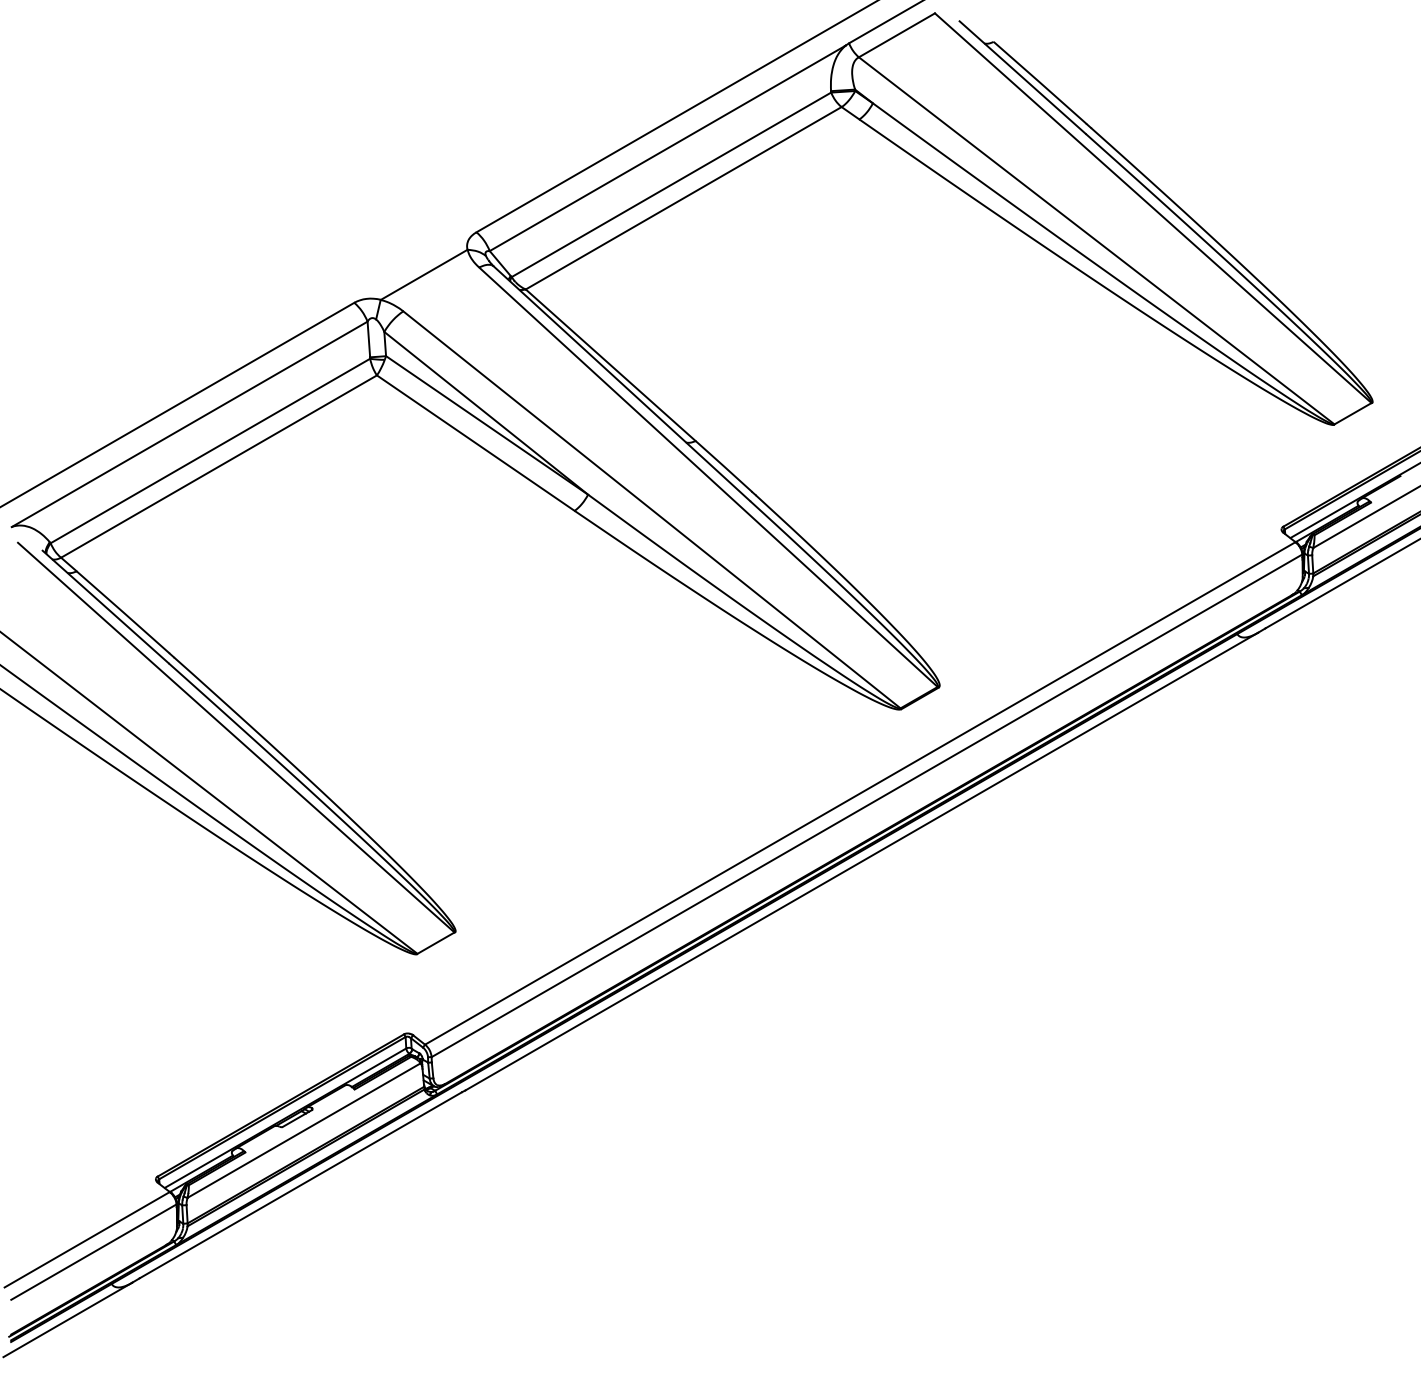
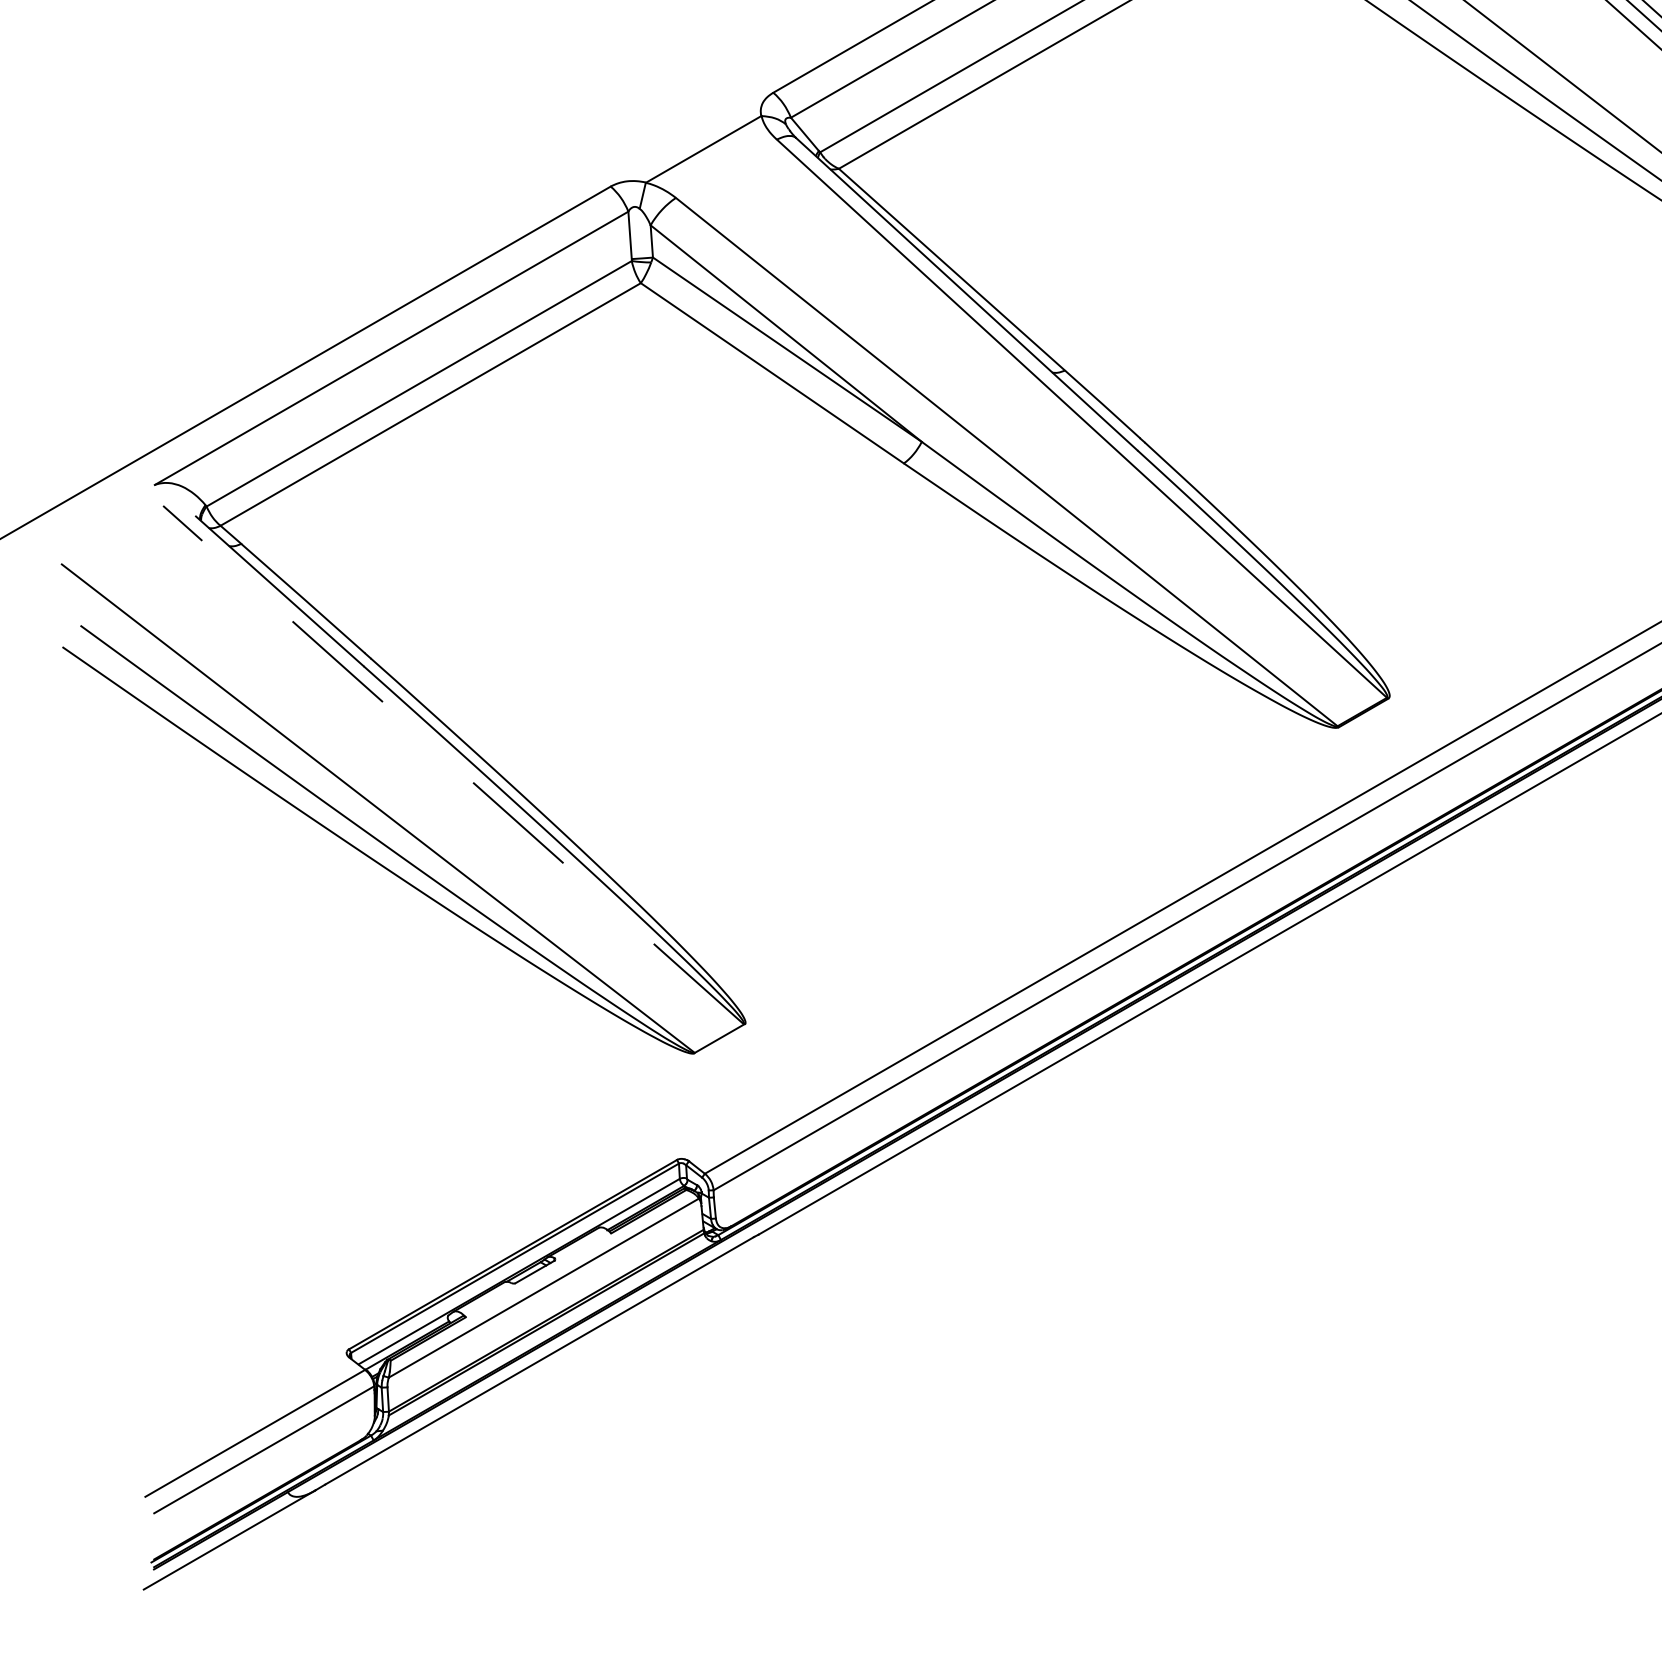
line: (236, 737) -> (453, 765), solid -> dashed

